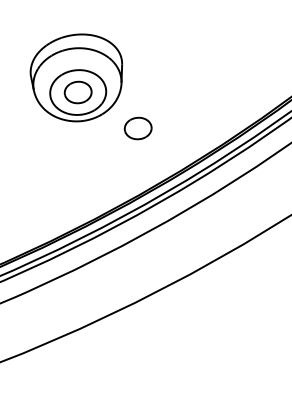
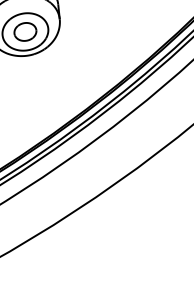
part: (137, 128) -> (77, 54), removed

